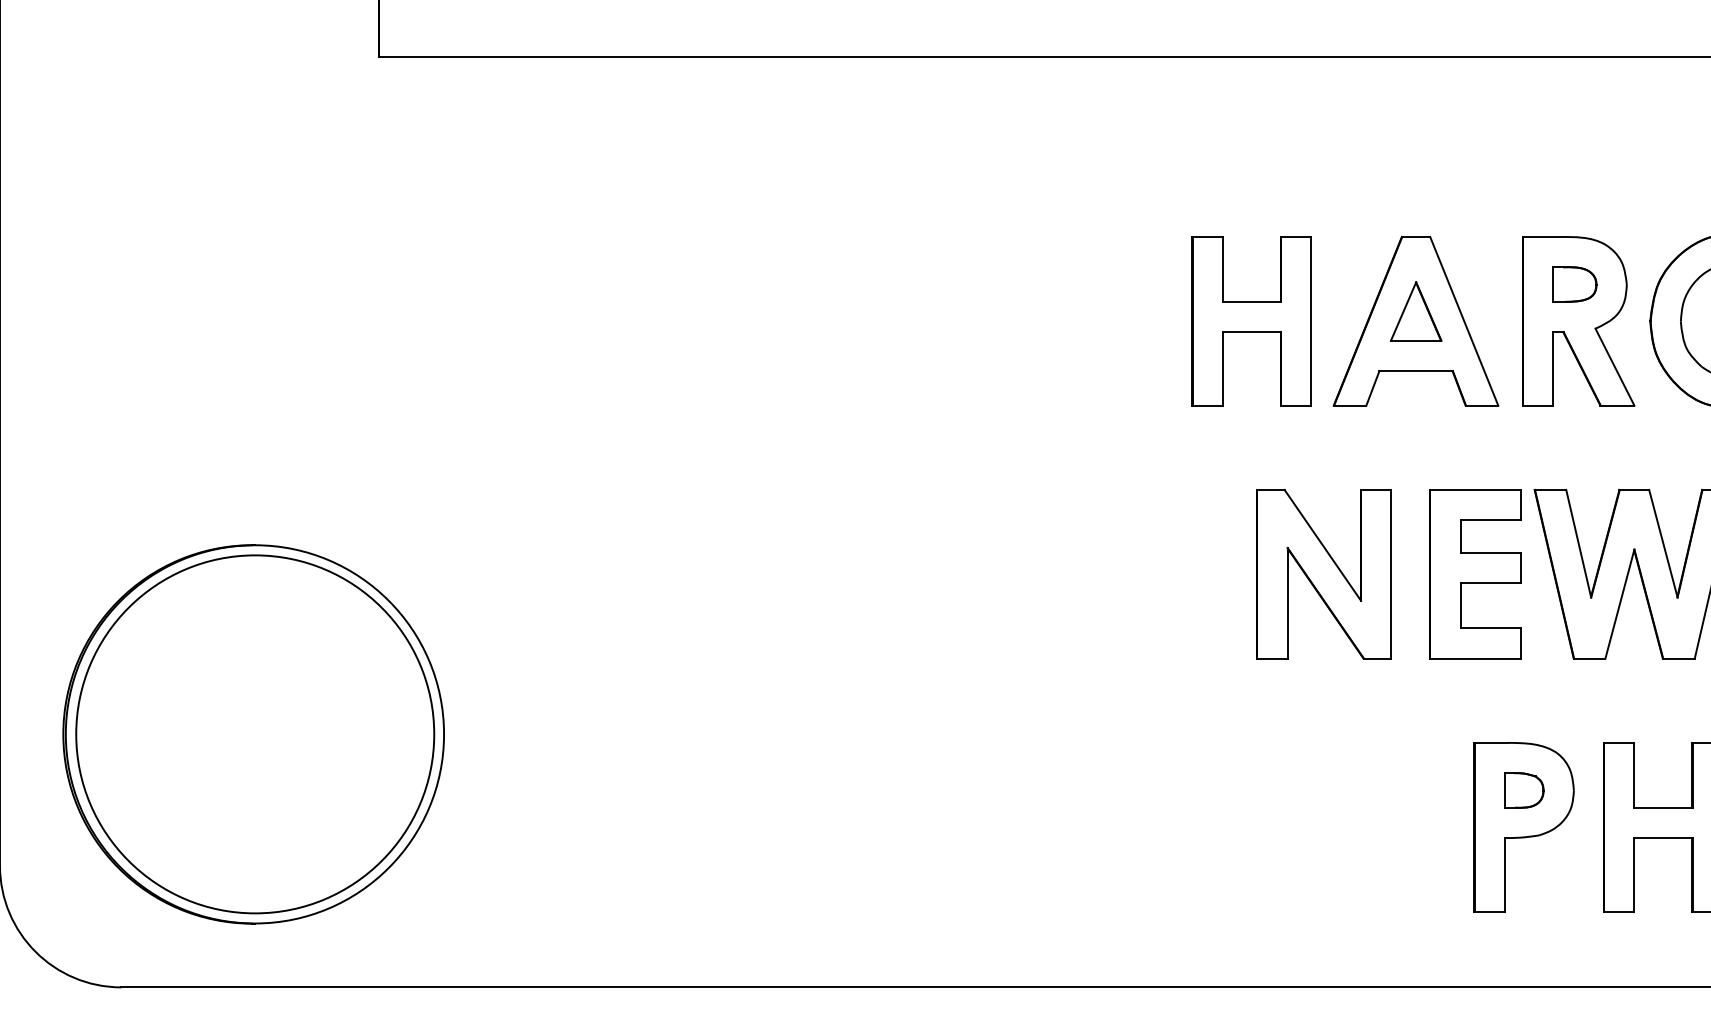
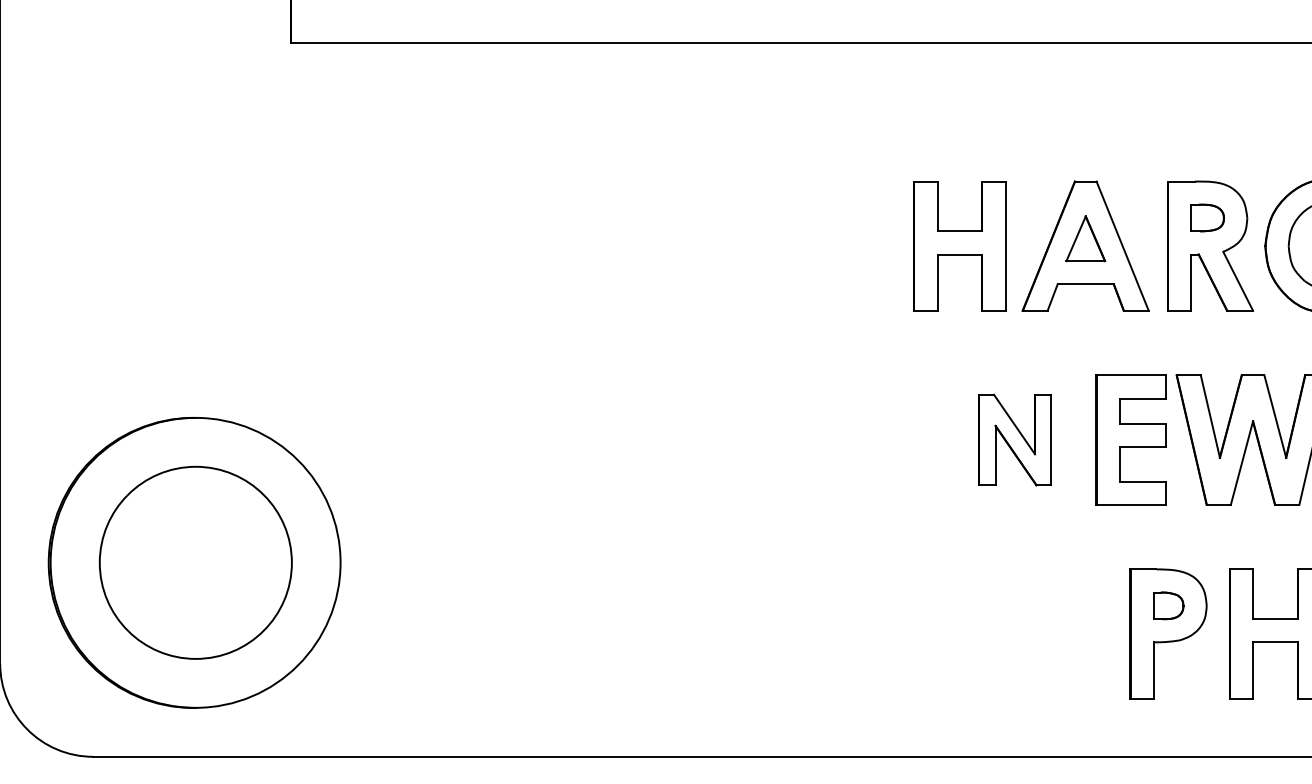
part: (1323, 573) -> (1014, 439), size x0.7
circle: (255, 734) -> (196, 562), size x0.7

